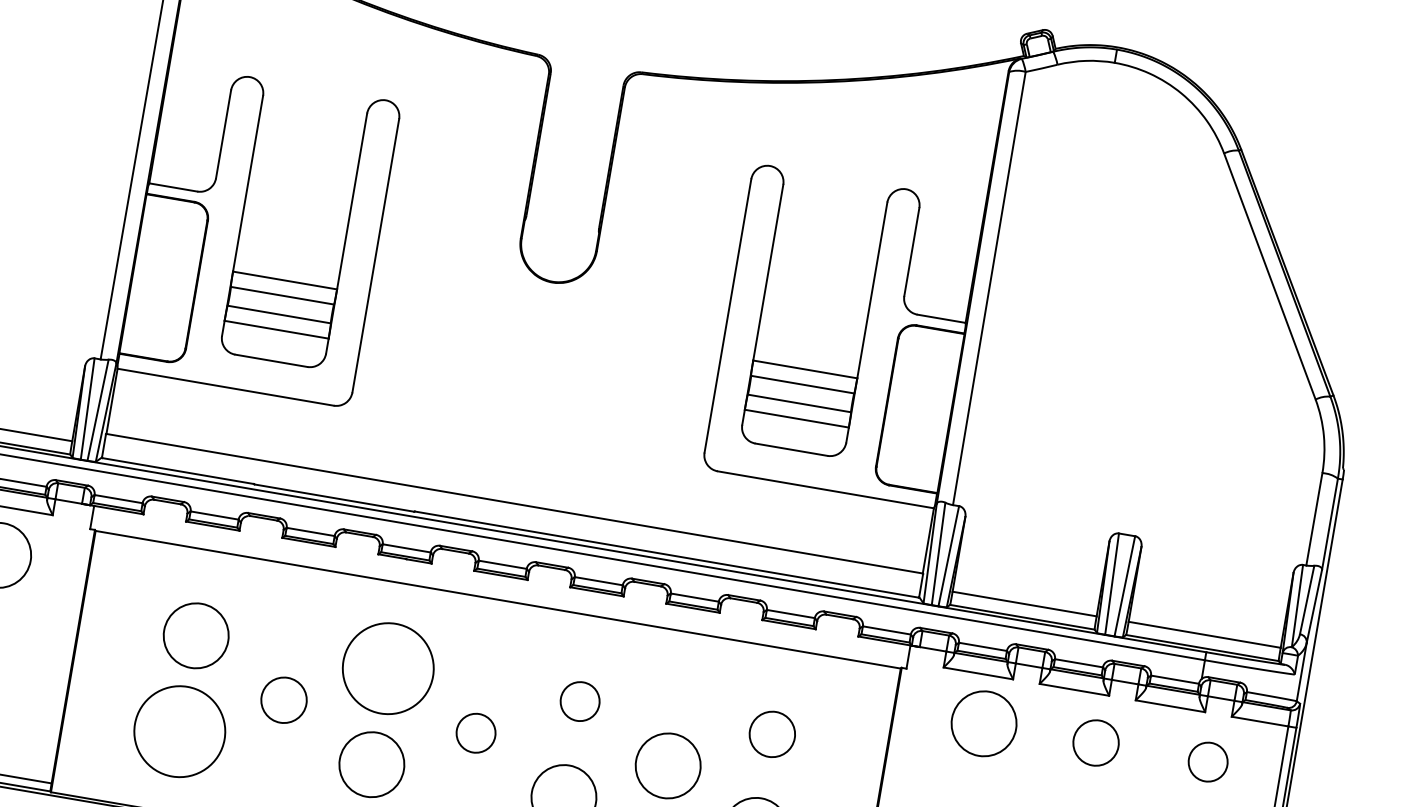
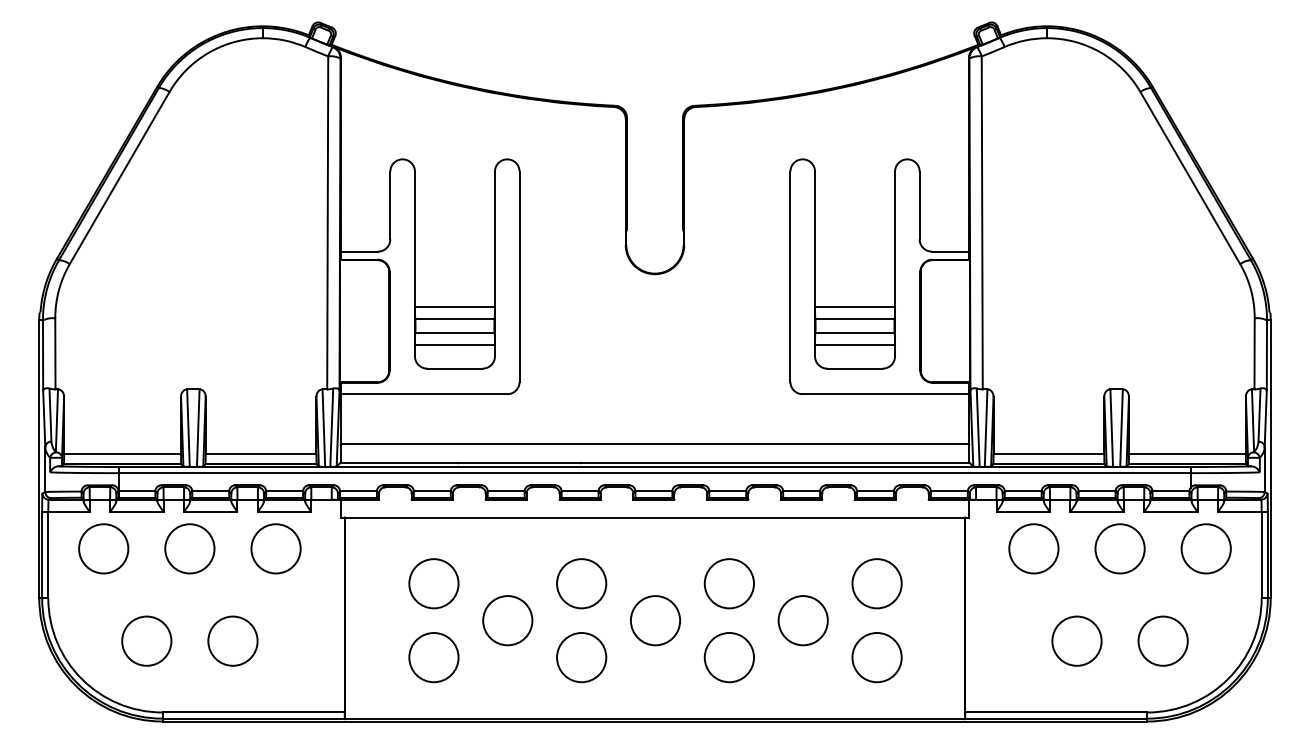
circle: (388, 668) -> (581, 583), size x0.71
circle: (283, 699) -> (507, 620), size x1.43
circle: (579, 700) -> (728, 583), size x1.67
circle: (179, 731) -> (433, 657), size x0.71
circle: (476, 732) -> (655, 620), size x1.67
circle: (771, 733) -> (876, 583), size x1.43
circle: (1095, 742) -> (1119, 548), size x1.43
circle: (1207, 761) -> (1205, 548), size x1.67

